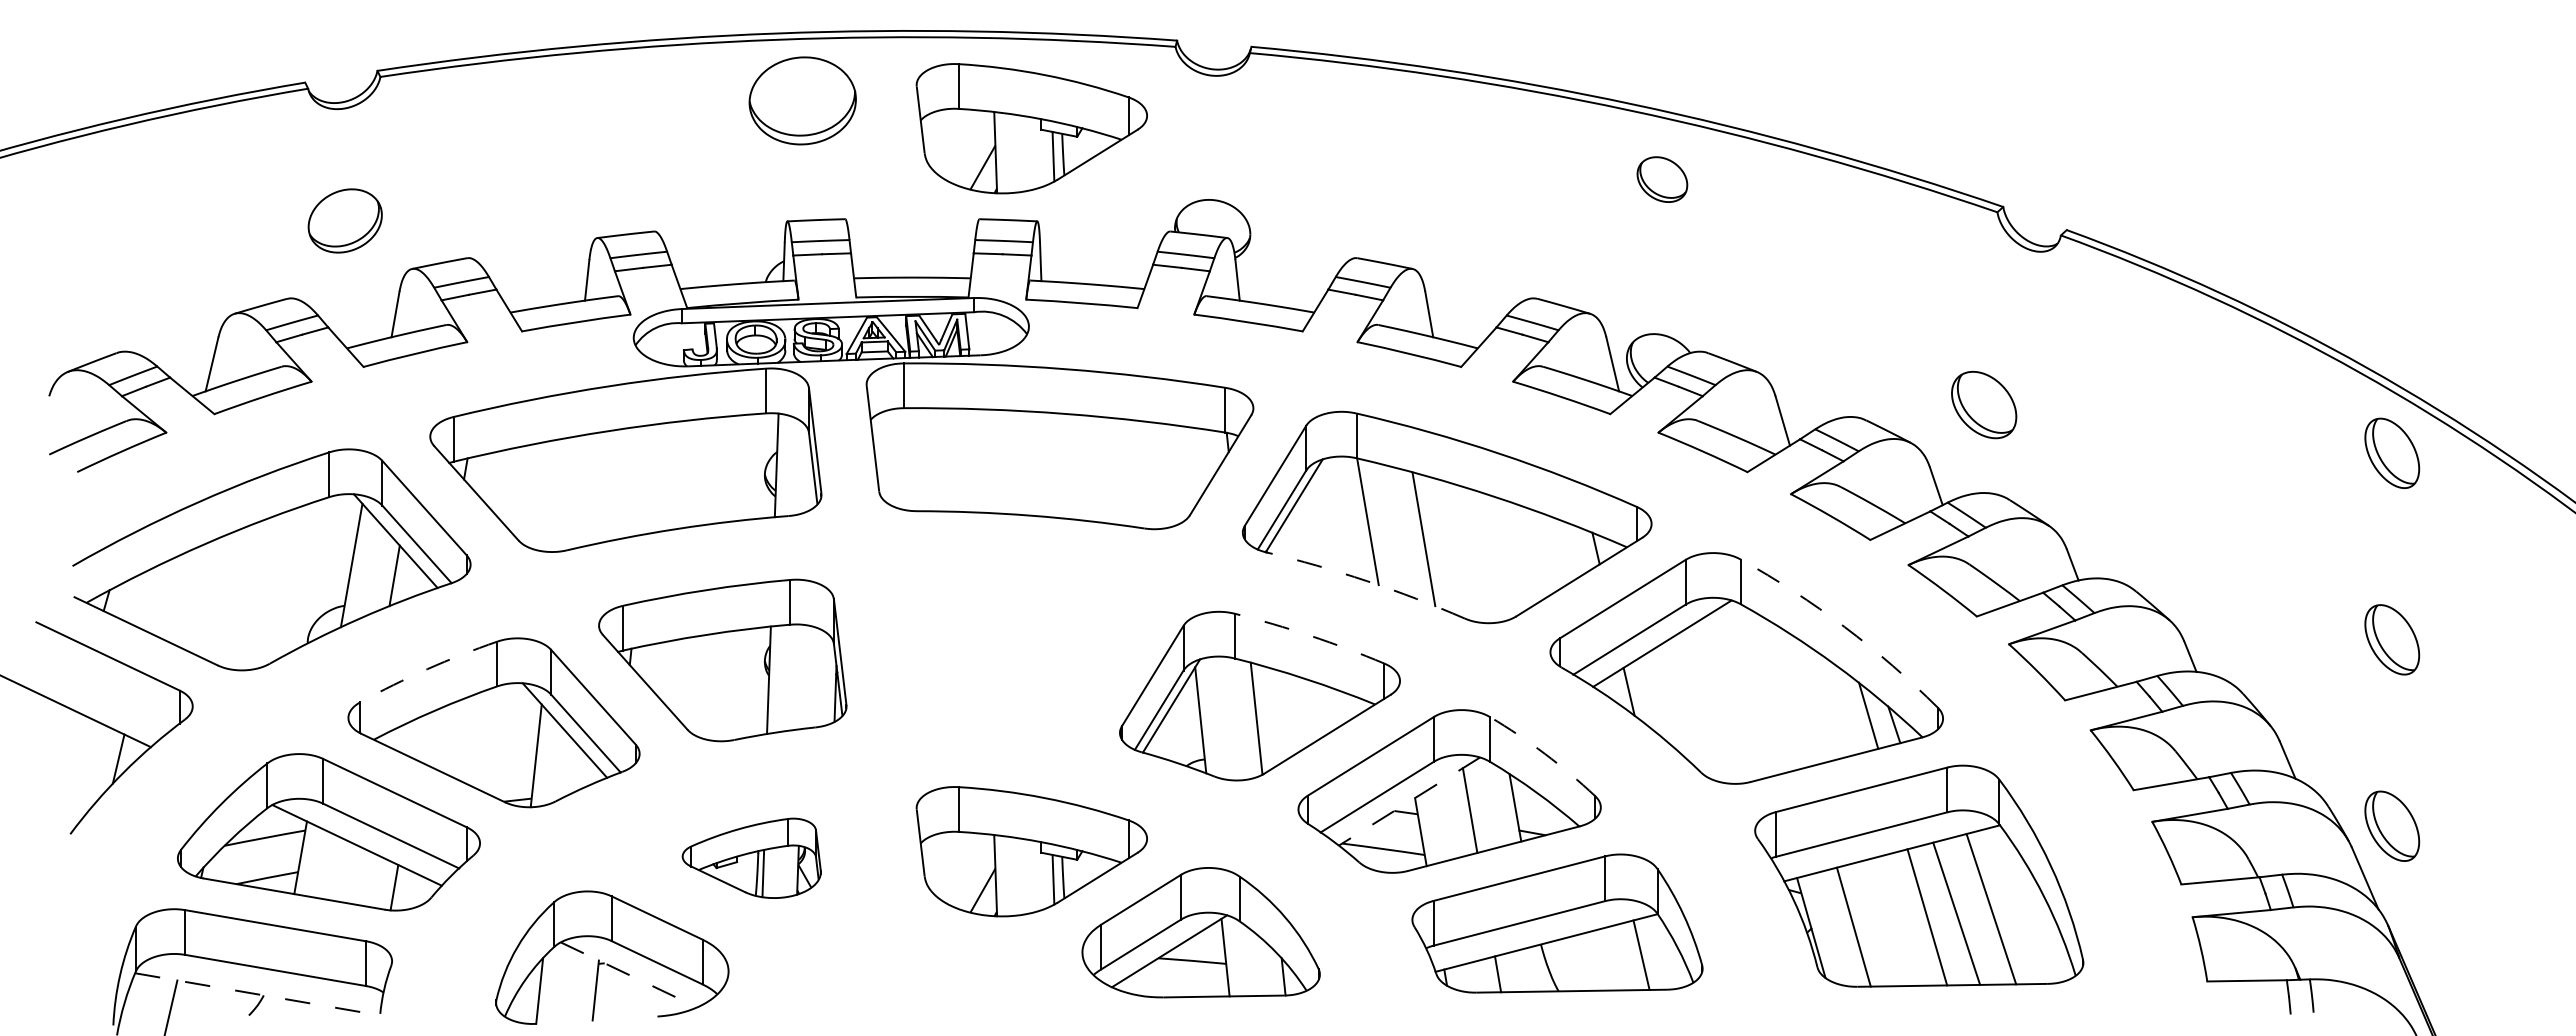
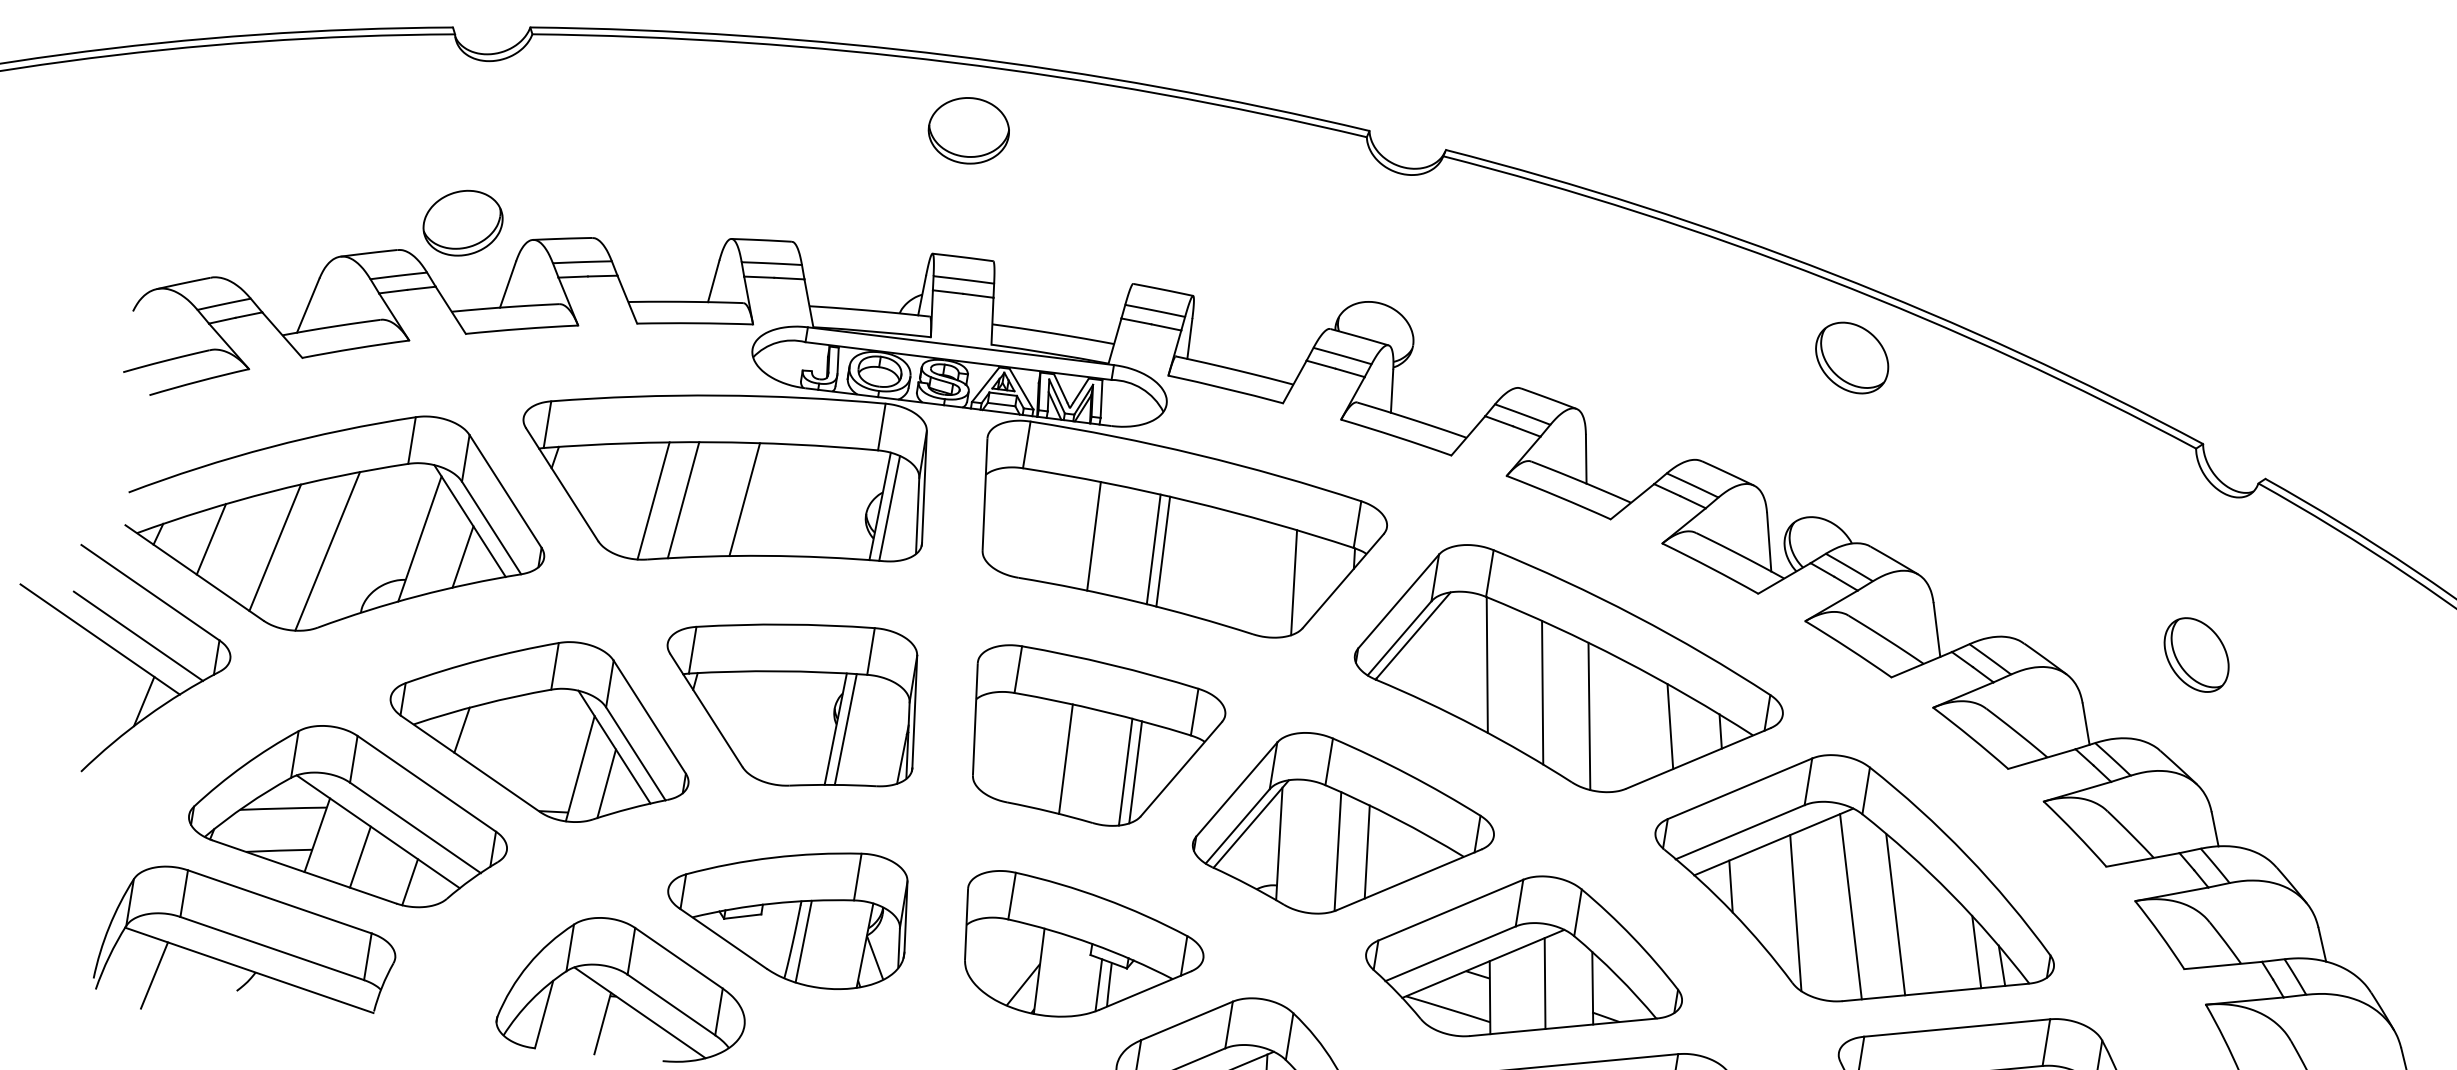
part: (802, 101) -> (968, 131), size x0.71
part: (1031, 128) -> (1202, 198), removed
part: (1662, 179) -> (1852, 357), size x1.43
part: (344, 220) -> (462, 222), moved
part: (1984, 404) -> (2197, 654), moved
line: (980, 460) -> (1093, 535), added
line: (1038, 463) -> (1153, 548), added
line: (1047, 464) -> (1162, 551), added
line: (785, 465) -> (889, 507), added
line: (1174, 473) -> (1293, 582), added
line: (648, 479) -> (744, 499), added
line: (592, 488) -> (684, 499), added
line: (564, 494) -> (653, 500), added
line: (1548, 551) -> (1670, 726), added
line: (1471, 553) -> (1589, 715), added
arc: (1366, 581) -> (1475, 727), dashed -> solid
line: (267, 590) -> (327, 550), added
line: (217, 595) -> (274, 547), added
line: (156, 597) -> (210, 539), added
arc: (1844, 627) -> (1966, 855), dashed -> solid
arc: (1310, 635) -> (1408, 773), dashed -> solid
part: (1010, 651) -> (1092, 739), added
arc: (427, 669) -> (481, 660), dashed -> solid
line: (778, 678) -> (846, 728), added
line: (1744, 692) -> (1851, 906), added
line: (1787, 693) -> (1895, 915), added
line: (103, 698) -> (138, 635), added
line: (1693, 706) -> (1795, 912), added
line: (1283, 714) -> (1366, 851), added
line: (419, 737) -> (461, 729), added
arc: (1544, 753) -> (1632, 936), dashed -> solid
line: (562, 765) -> (606, 783), added
line: (1409, 801) -> (1483, 963), dashed -> solid
part: (751, 858) -> (787, 912), size x1.67
line: (344, 871) -> (360, 856), added
line: (629, 975) -> (640, 1013), dashed -> solid
line: (258, 994) -> (250, 970), dashed -> solid

